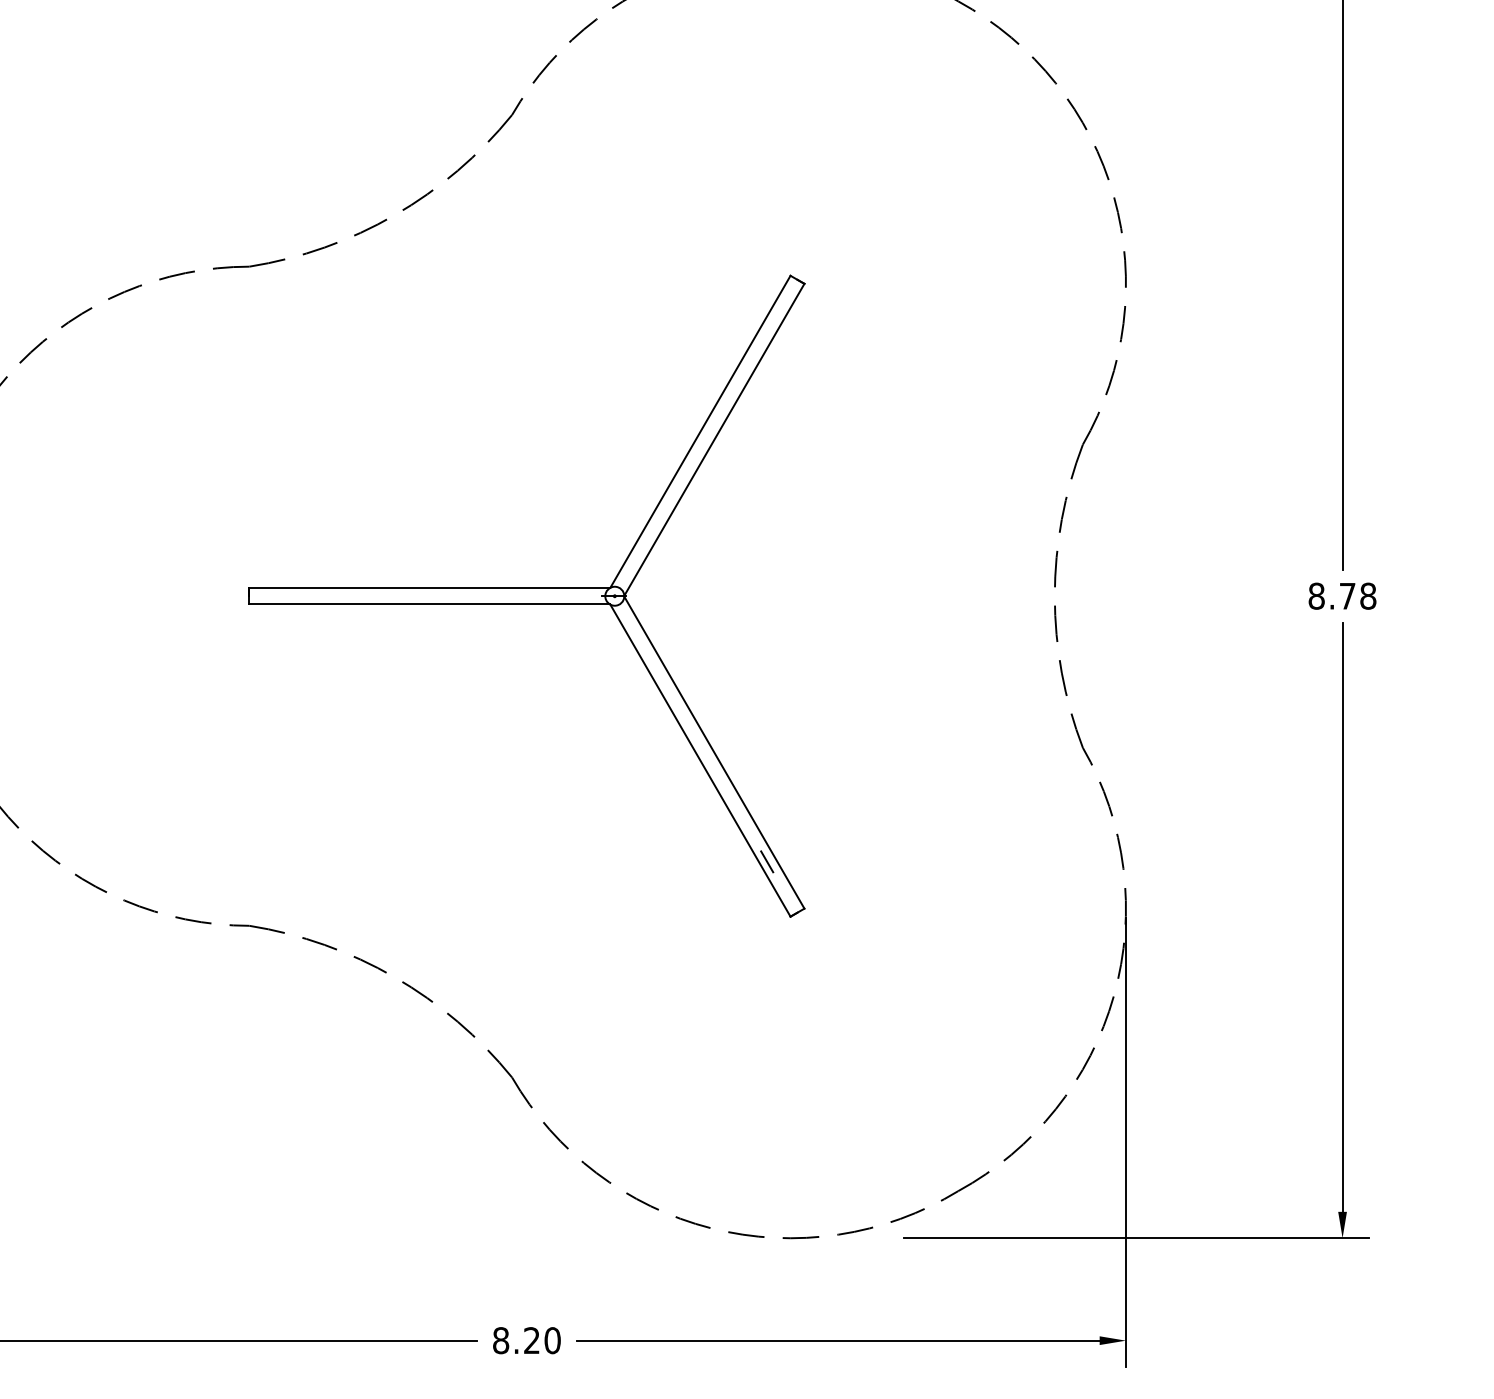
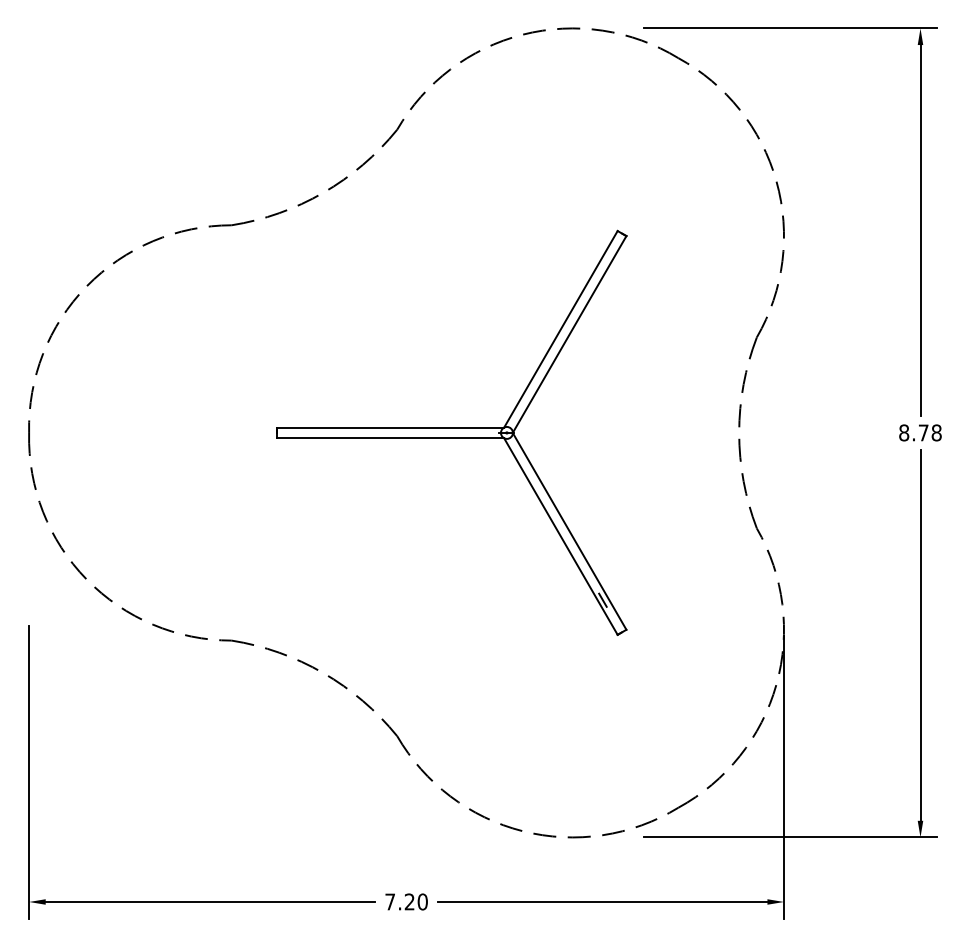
part: (526, 595) -> (451, 432), moved
text: (501, 1339) -> (390, 901), 8.20 -> 7.20

